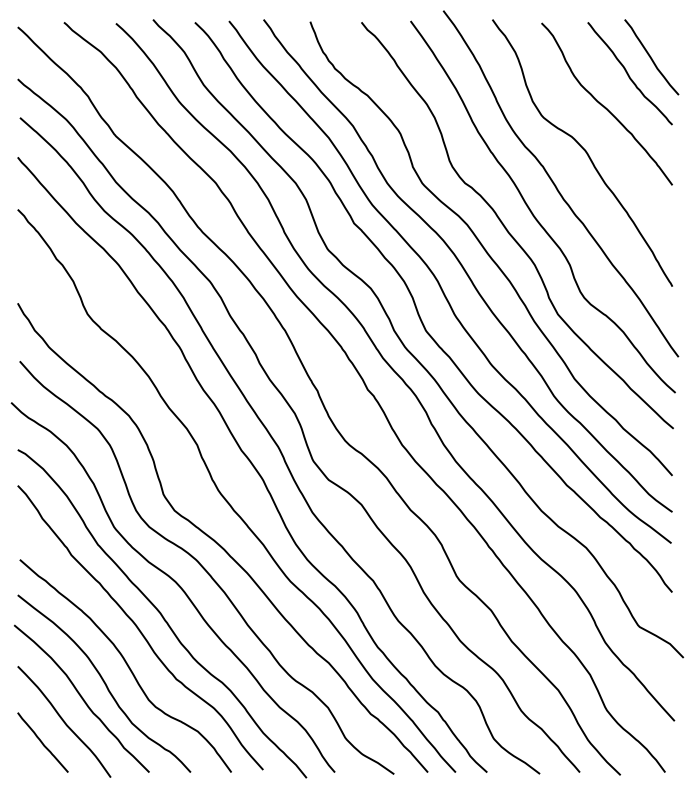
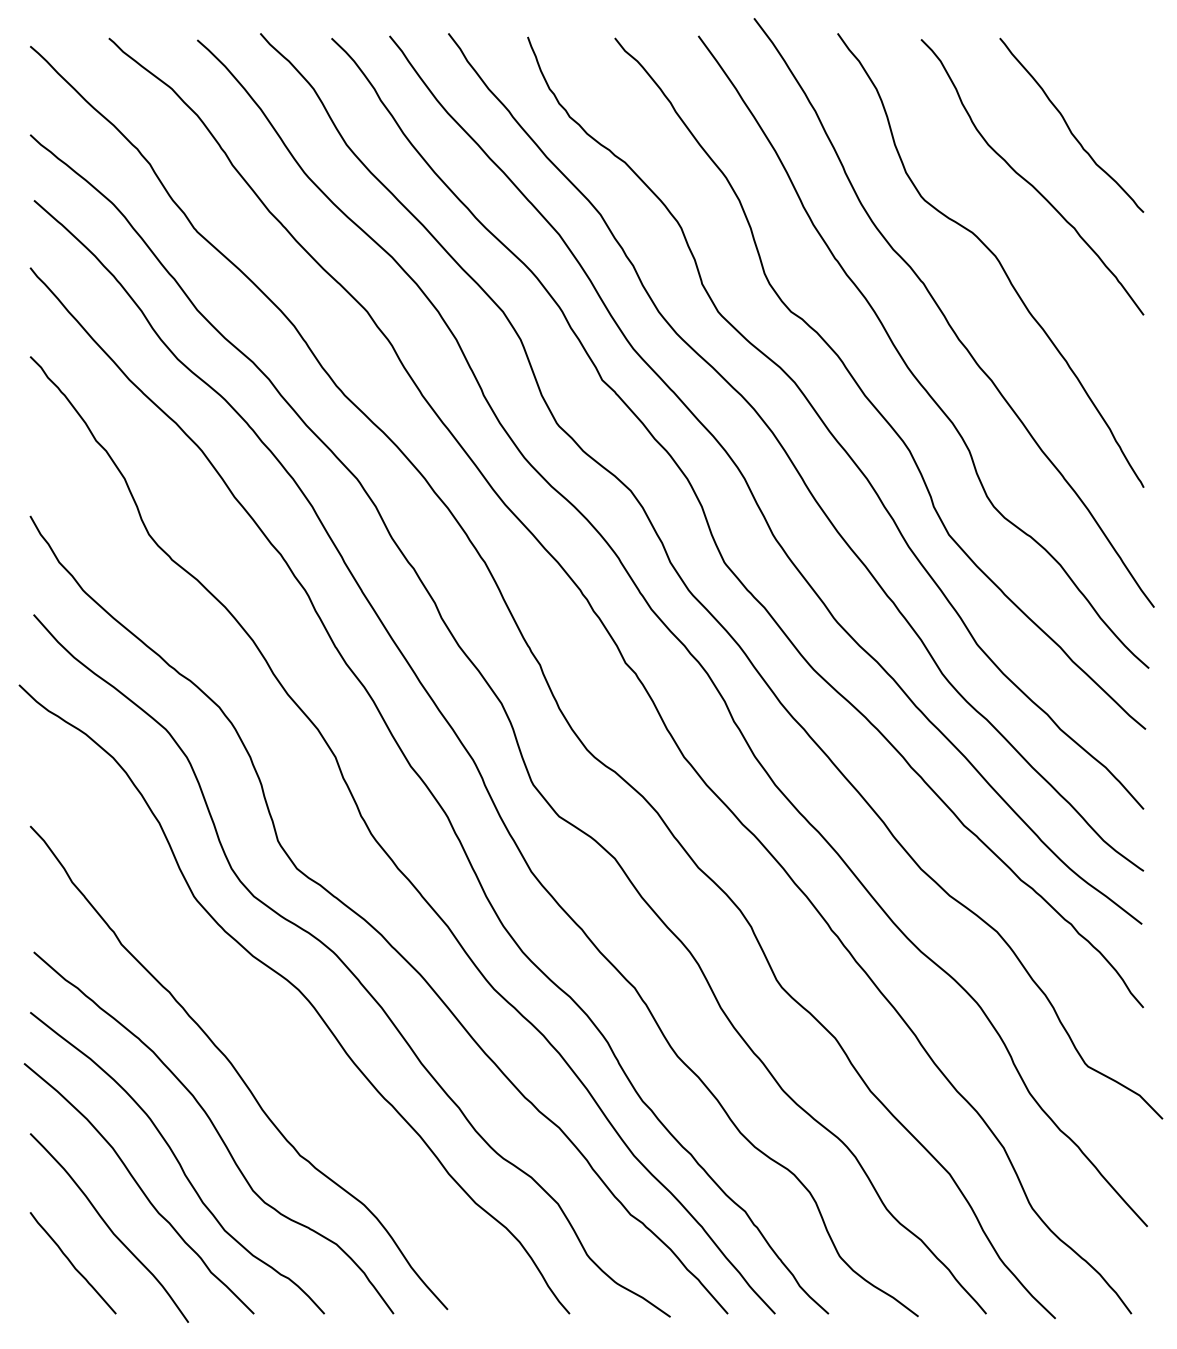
curve: (651, 57) -> (1108, 97), removed
curve: (161, 613) -> (274, 1043), removed

